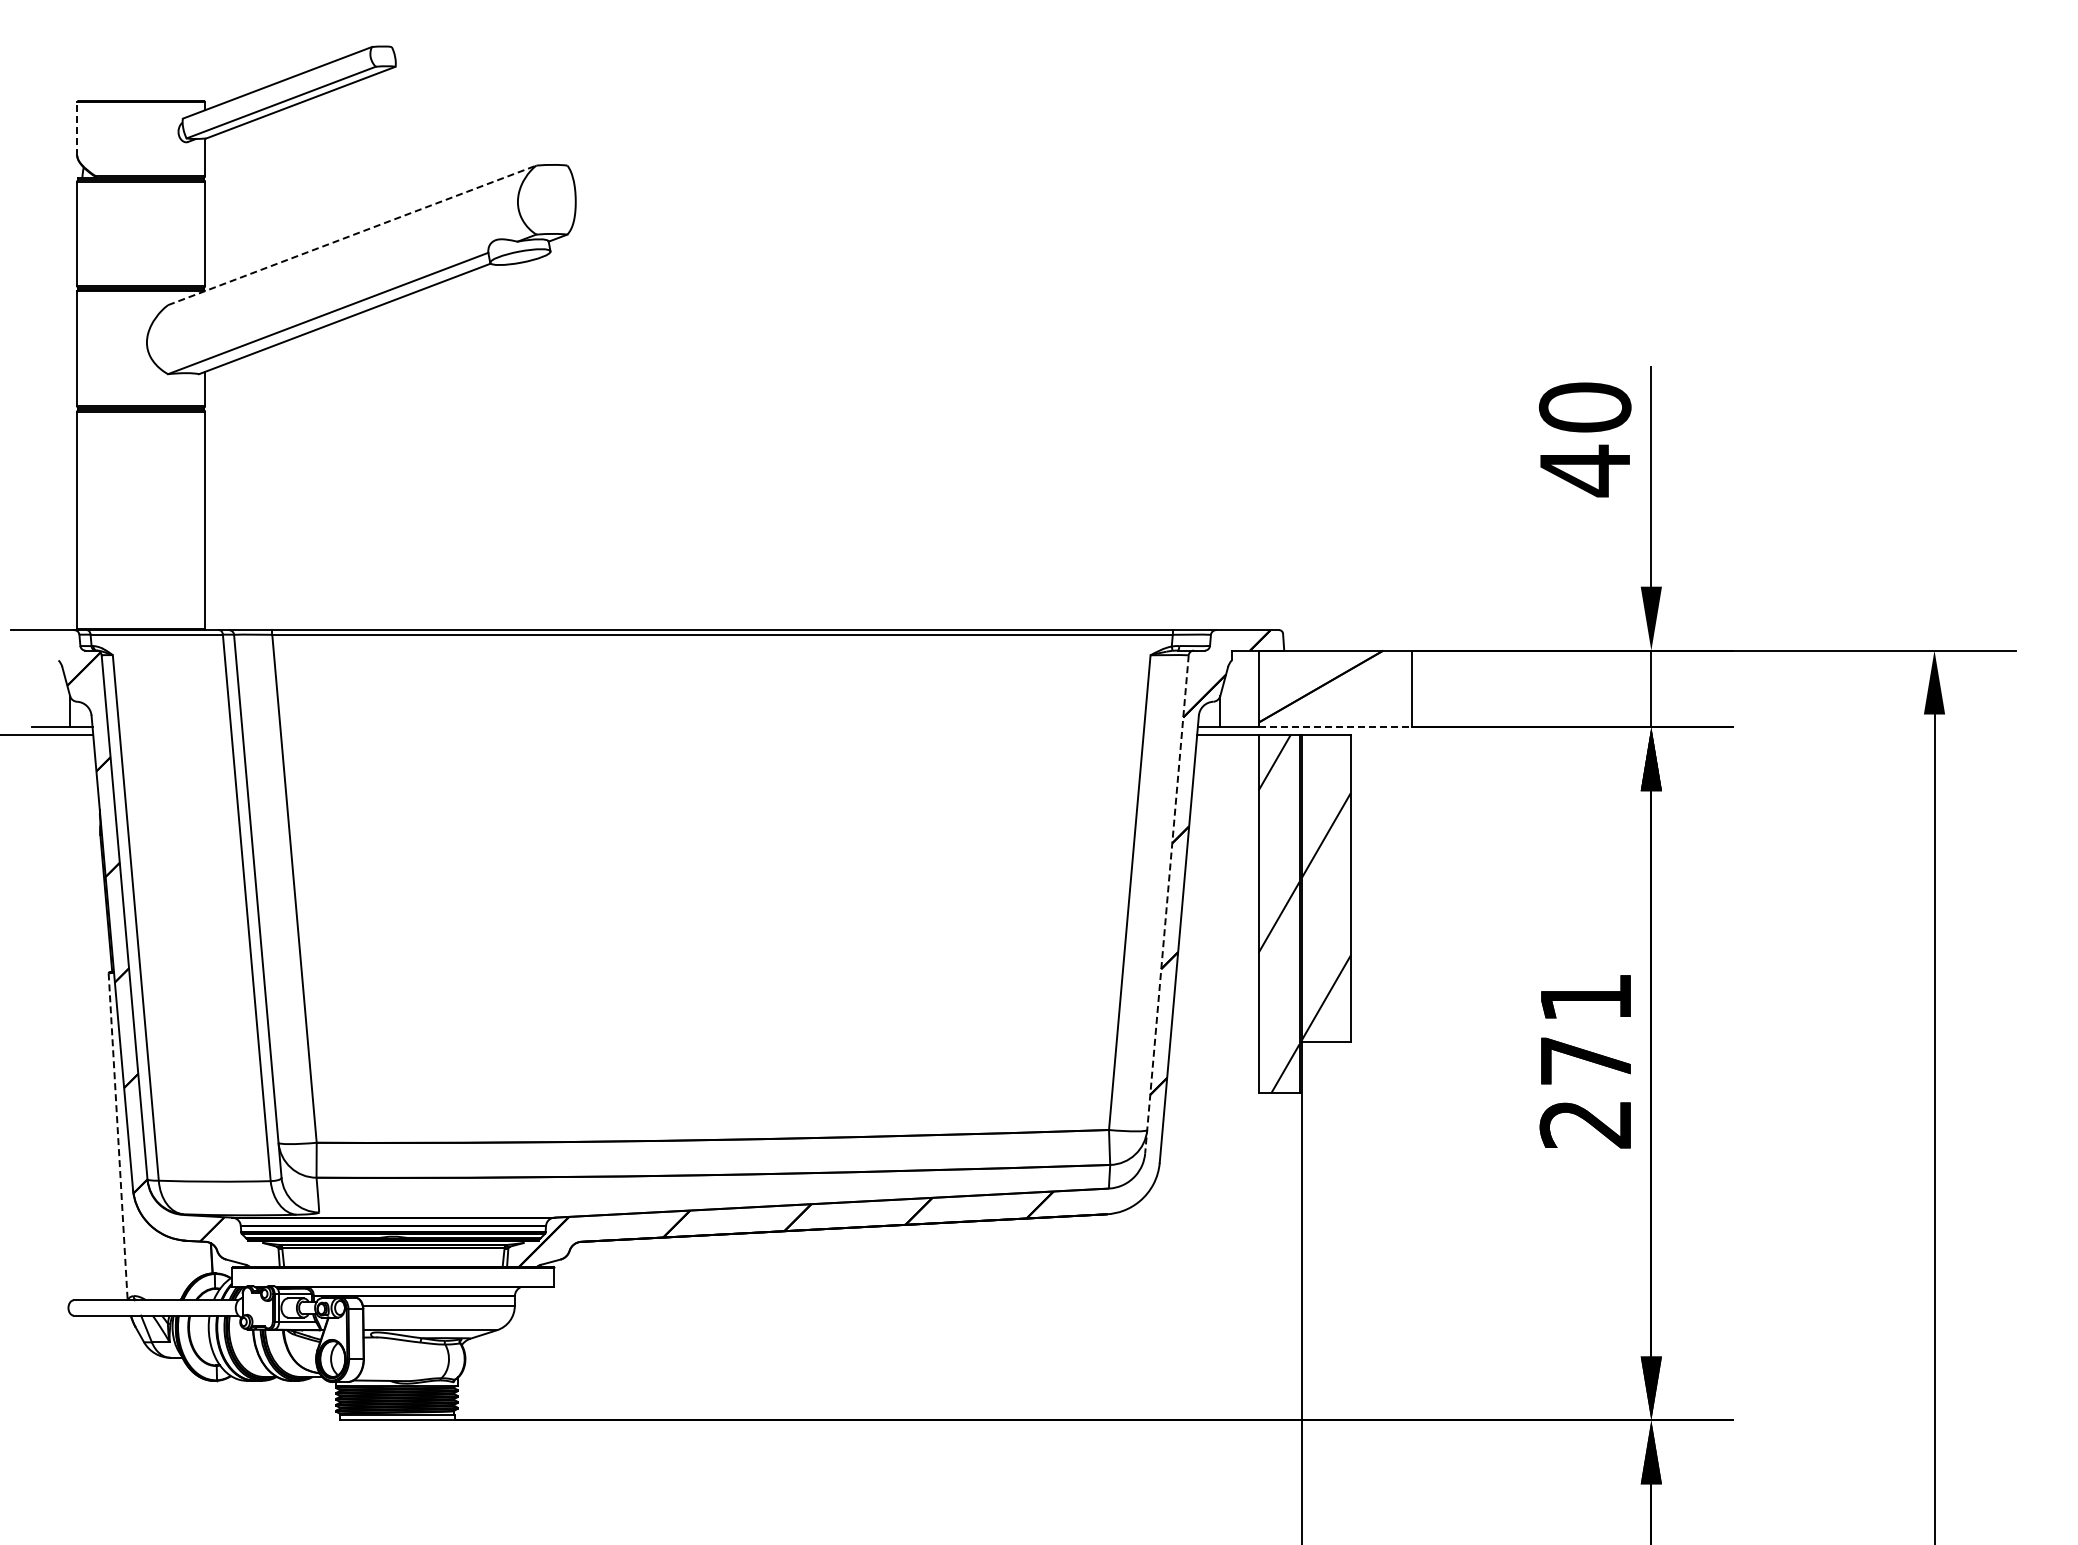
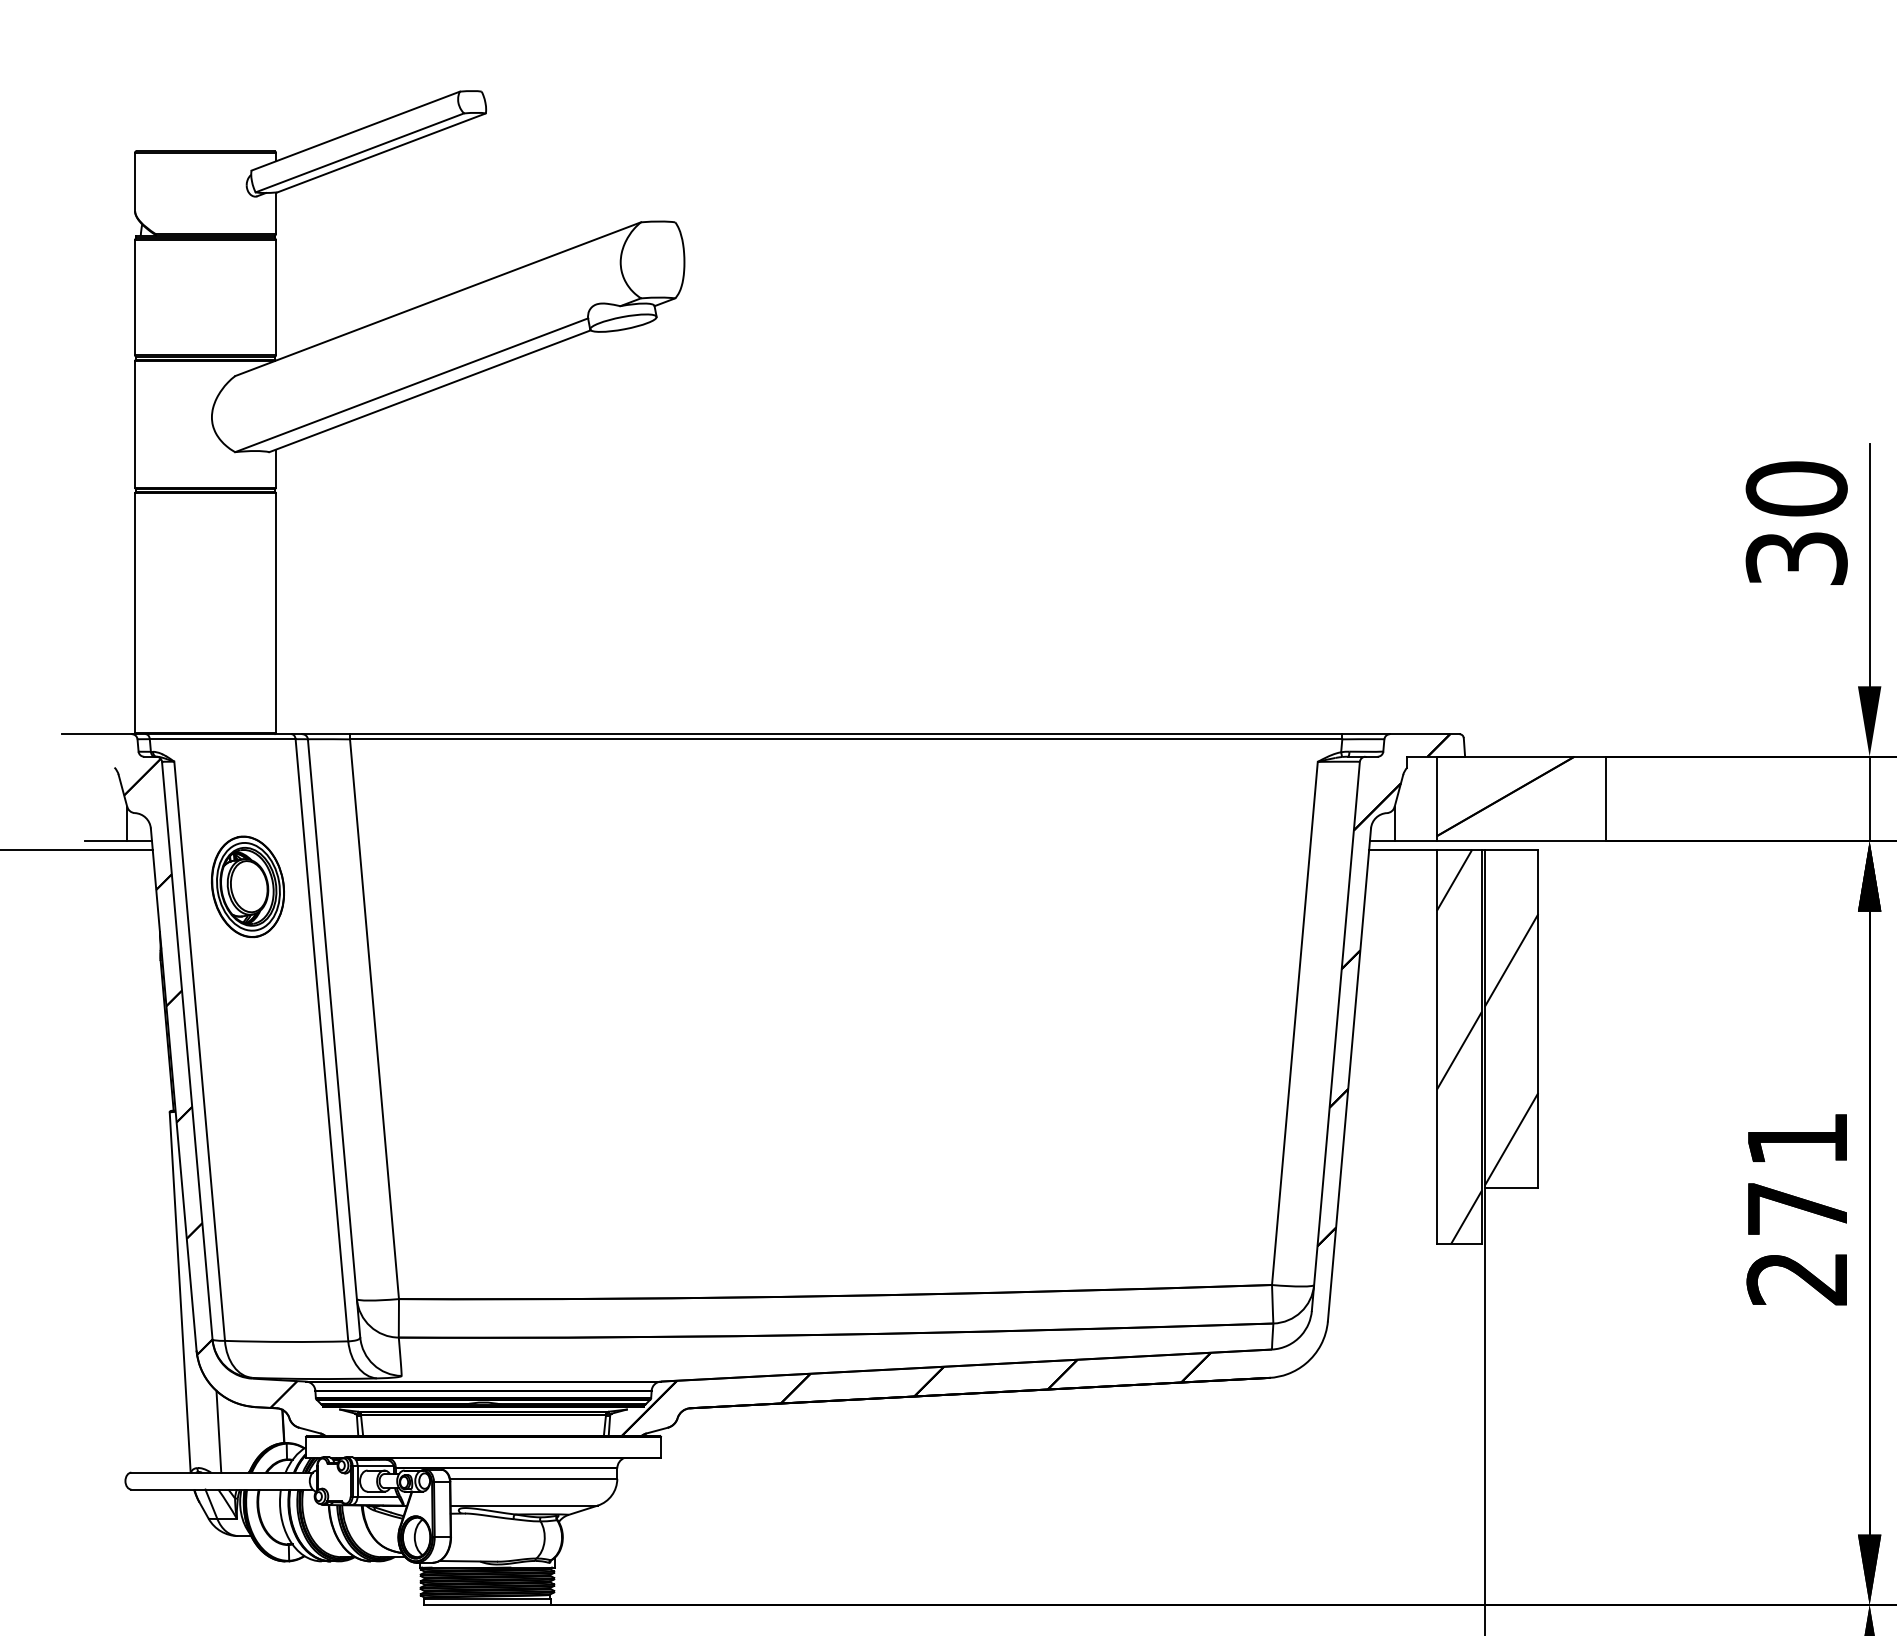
line: (77, 128) -> (135, 181), dashed -> solid
line: (352, 235) -> (438, 299), dashed -> solid
text: (1584, 470) -> (1795, 558), 40 -> 30
line: (1335, 727) -> (1521, 841), dashed -> solid
part: (179, 768) -> (247, 886), added
line: (1166, 904) -> (1335, 1036), dashed -> solid
line: (118, 1136) -> (180, 1292), dashed -> solid
line: (153, 1263) -> (219, 1432), added

